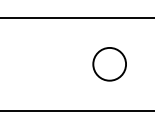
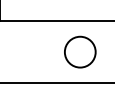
circle: (109, 63) -> (80, 51), size x1.43

